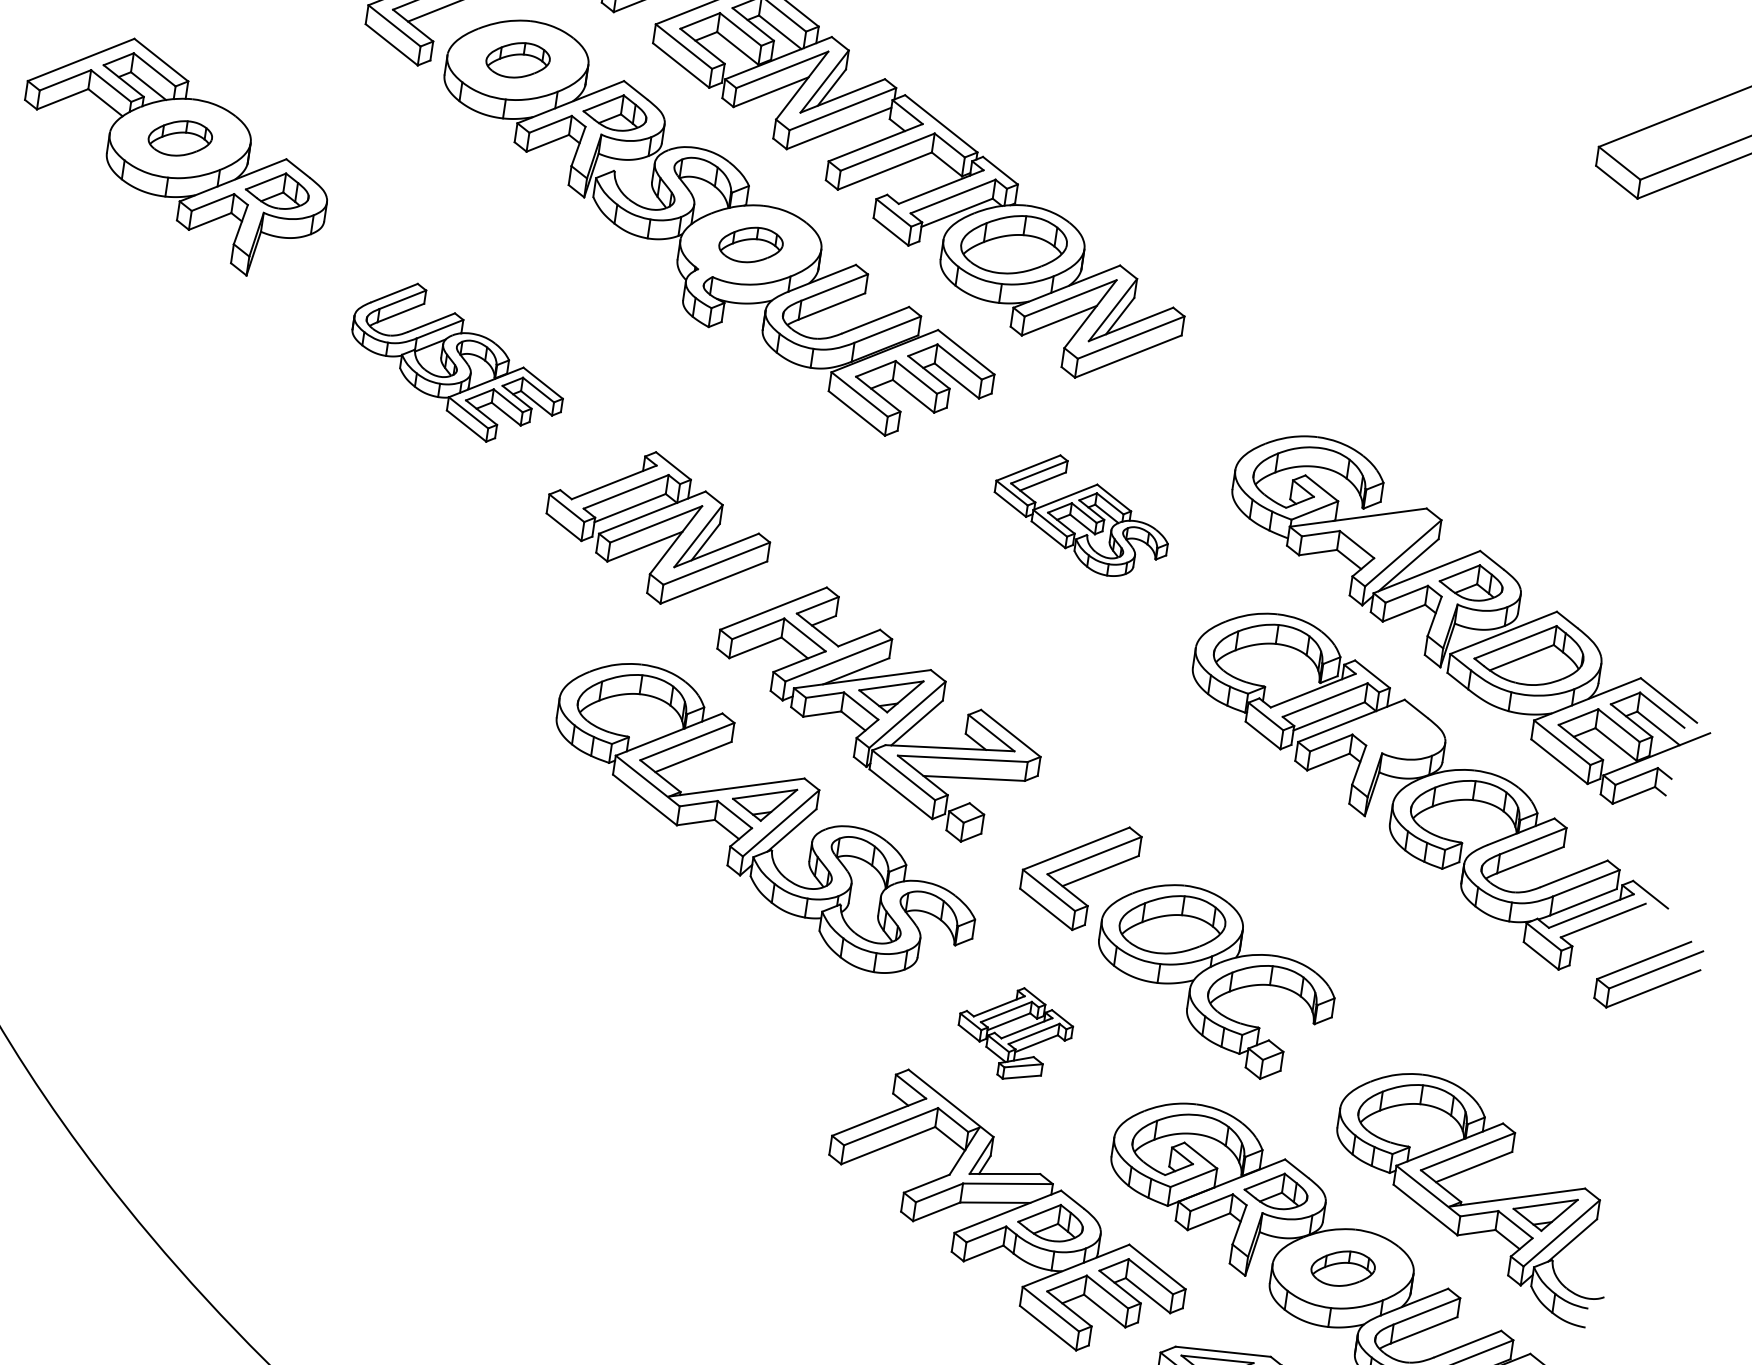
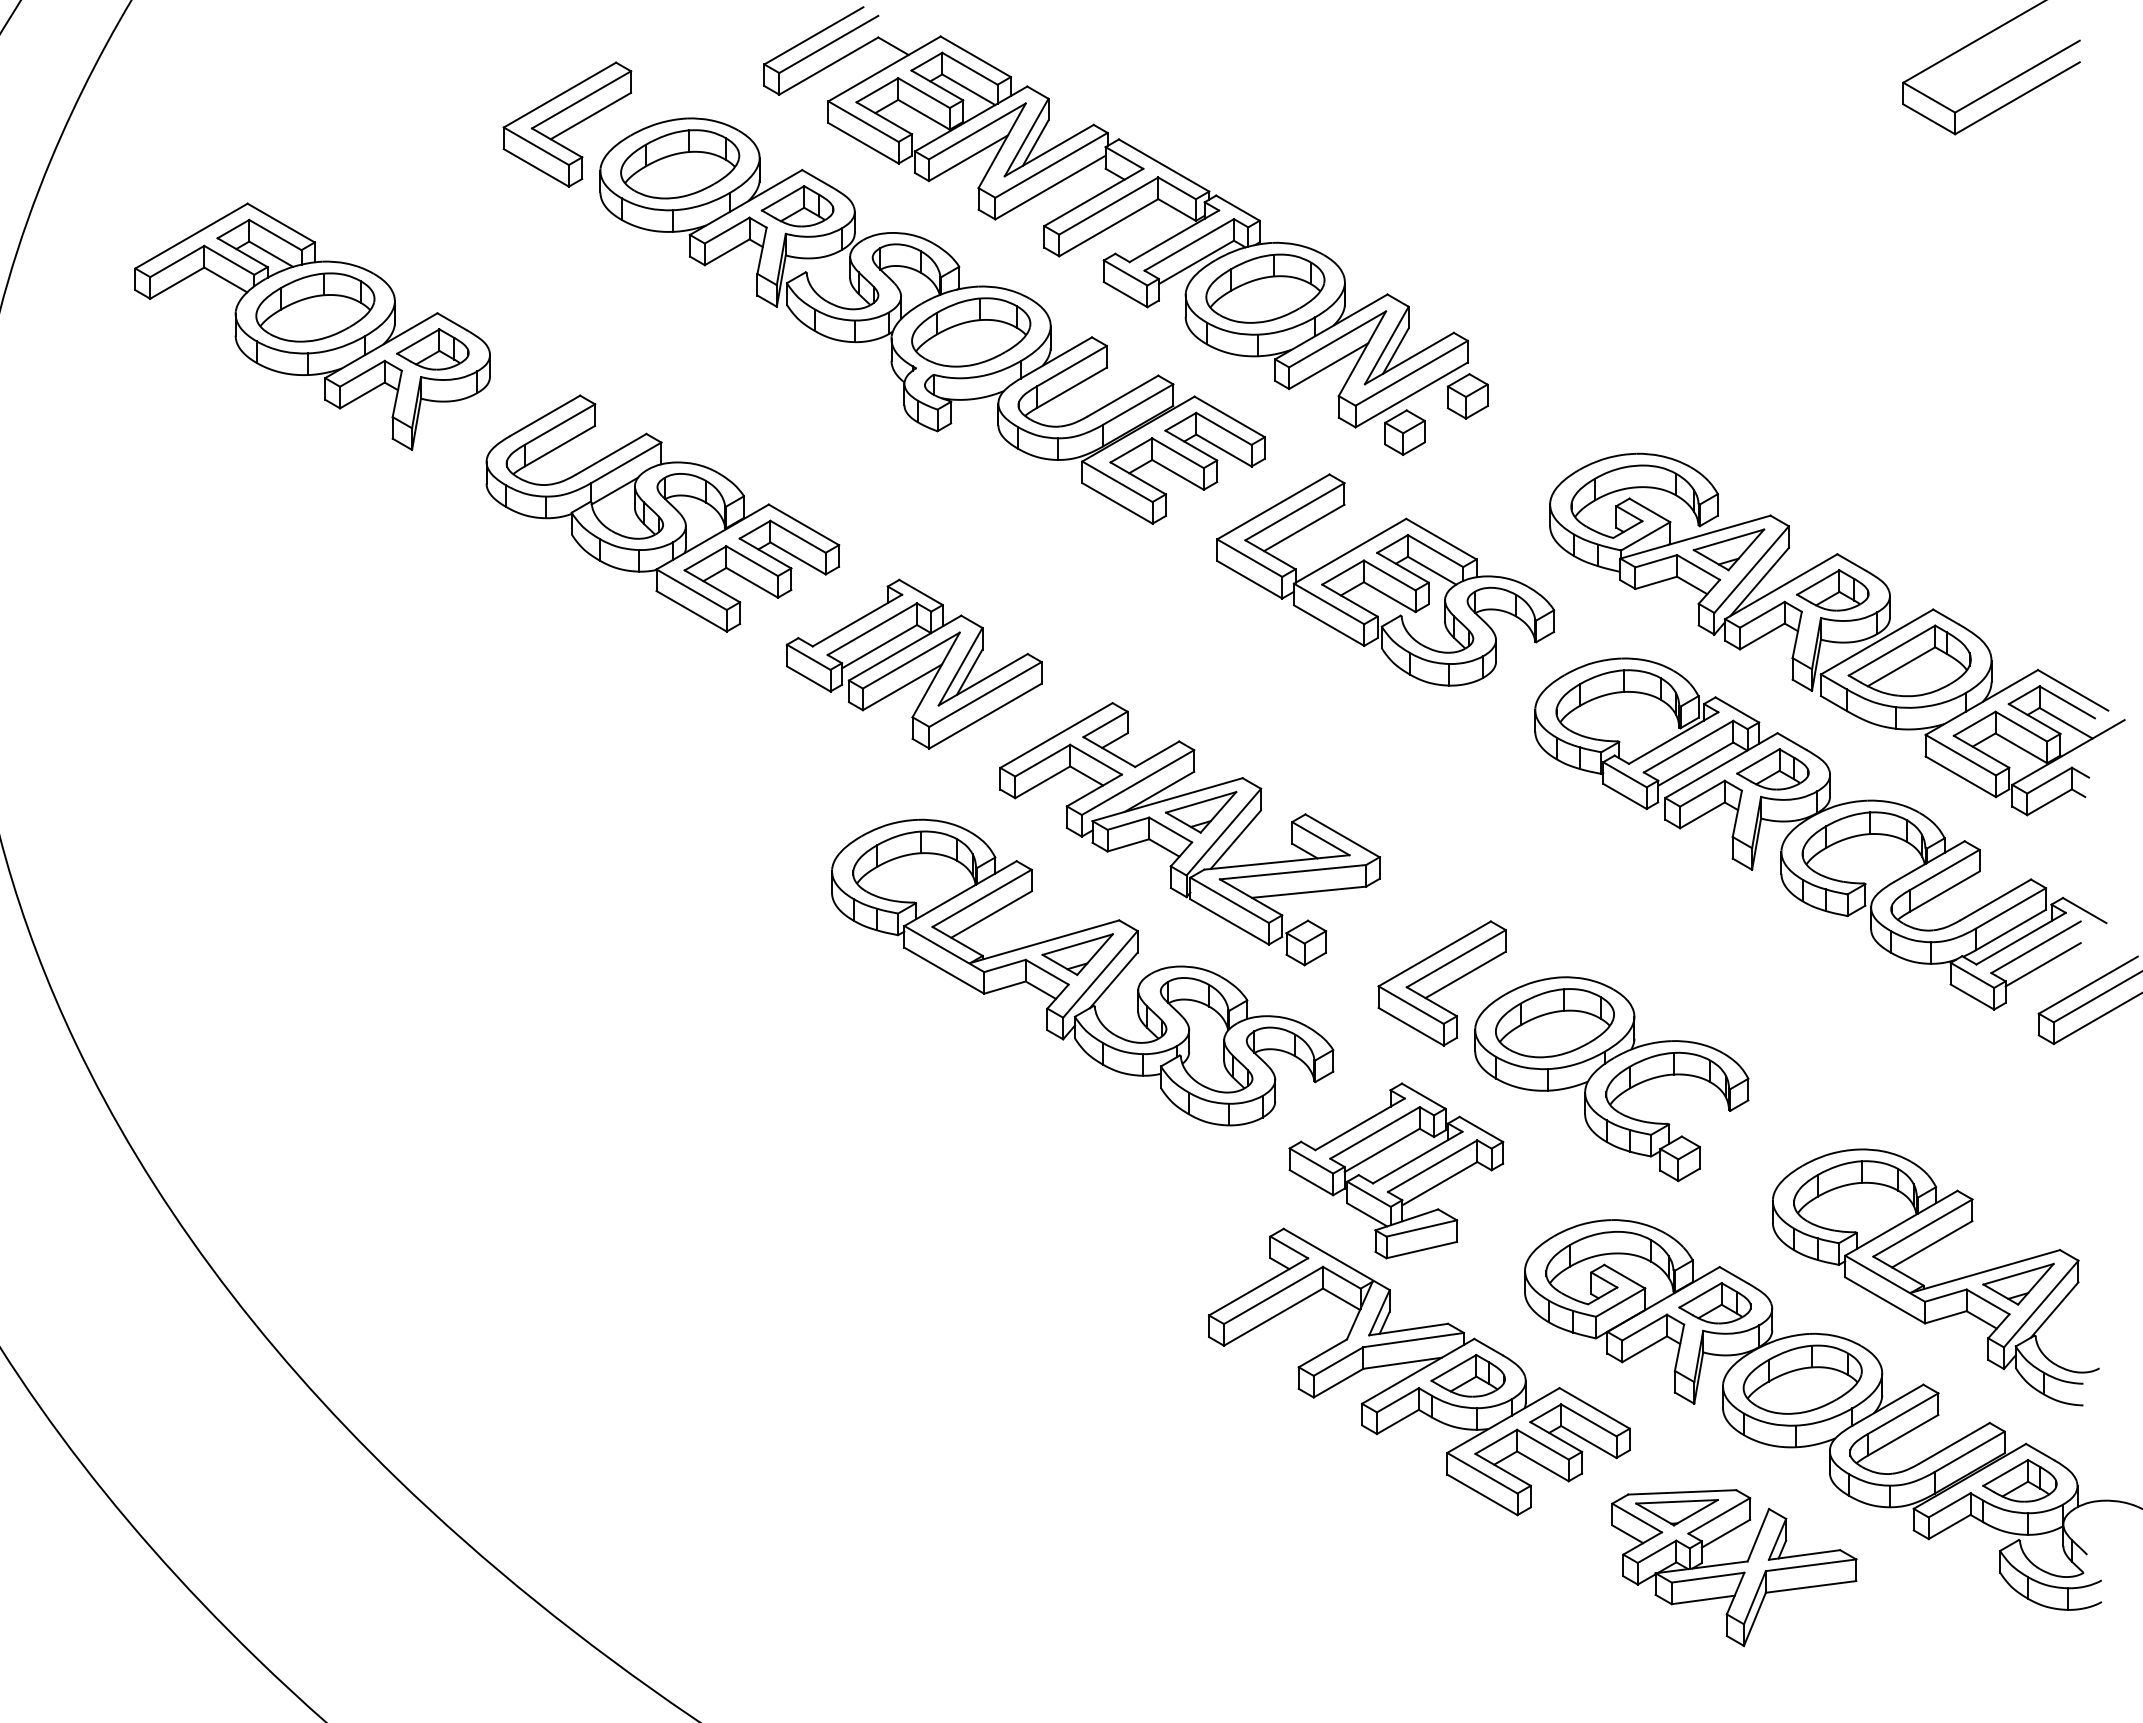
part: (518, 60) -> (680, 164), size x1.67
part: (180, 138) -> (315, 307), size x1.67
part: (751, 245) -> (971, 332), size x1.67
part: (457, 363) -> (662, 513), size x1.43
part: (1176, 365) -> (1467, 396), added
part: (1117, 388) -> (1404, 432), added
part: (1081, 514) -> (1385, 579), size x1.67
part: (1385, 532) -> (1728, 549), added
part: (1395, 730) -> (1772, 769), added
line: (1606, 936) -> (2042, 964), added
part: (1014, 1033) -> (1396, 1170), size x1.67
part: (1343, 1268) -> (1802, 1379), size x1.67

